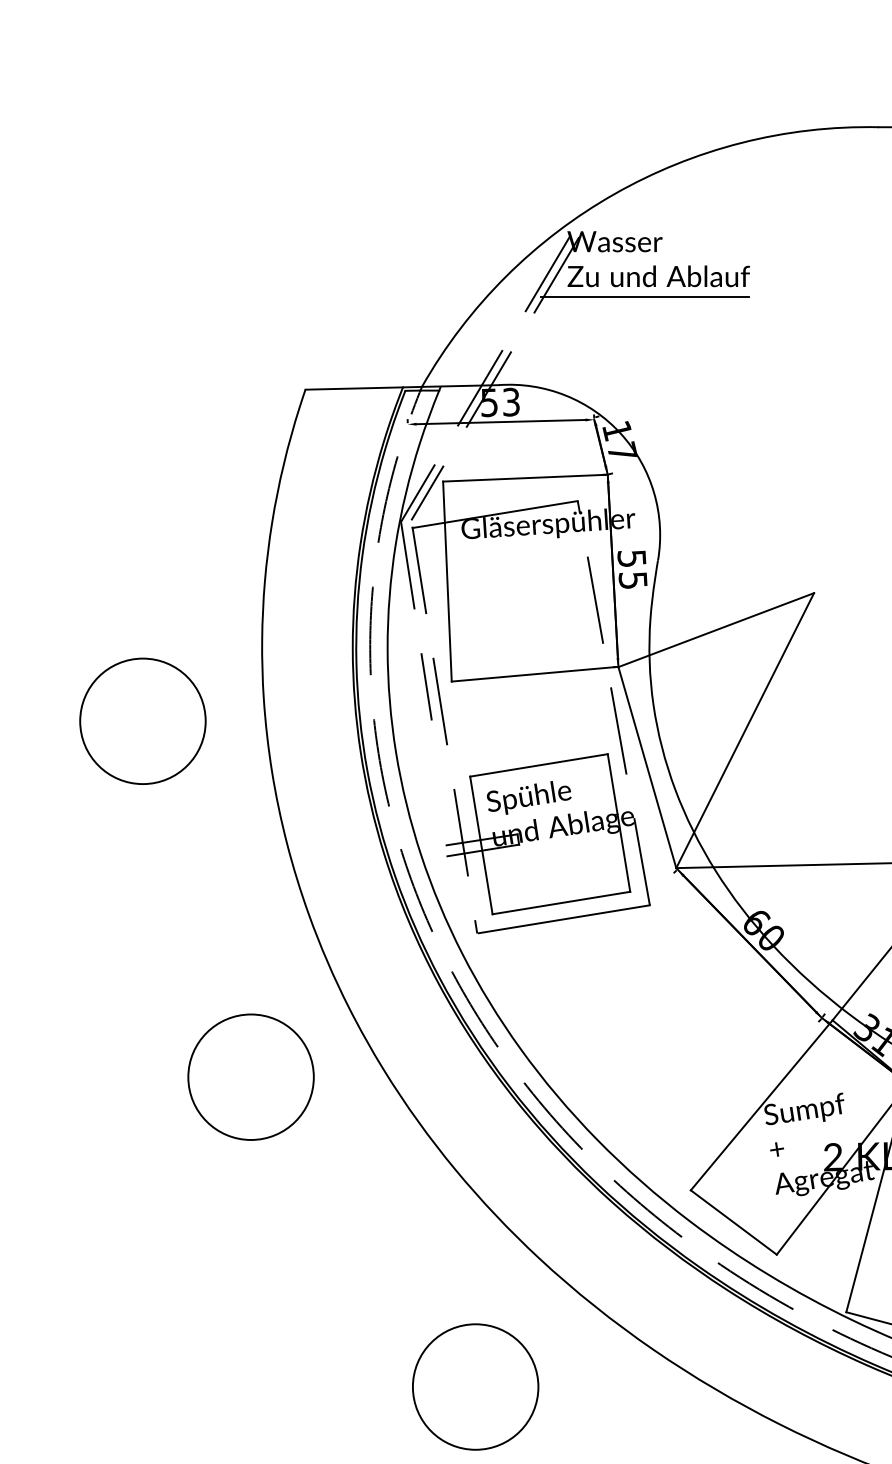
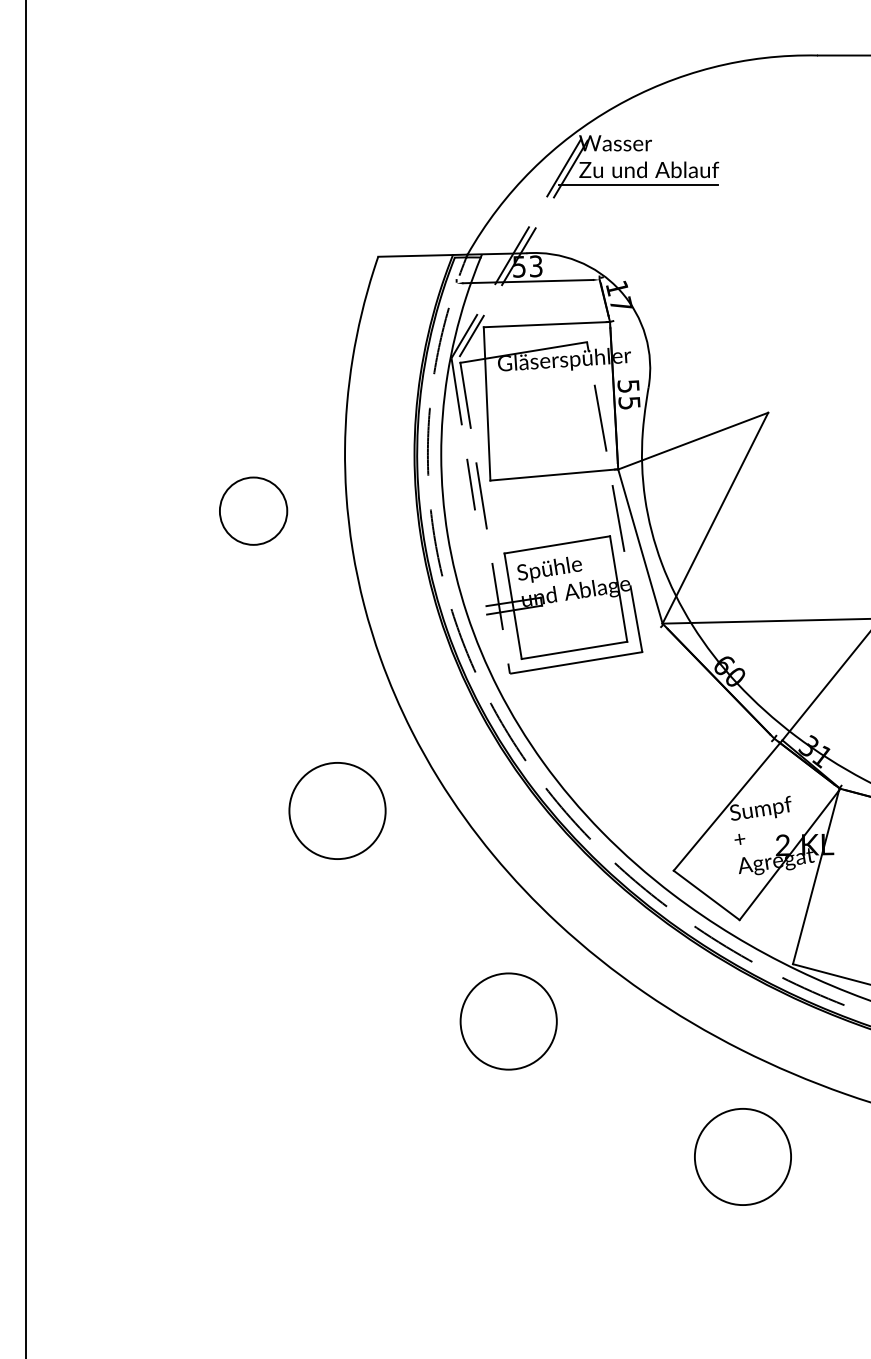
circle: (142, 721) -> (253, 511), size x0.7
circle: (251, 1076) -> (337, 810), moved

